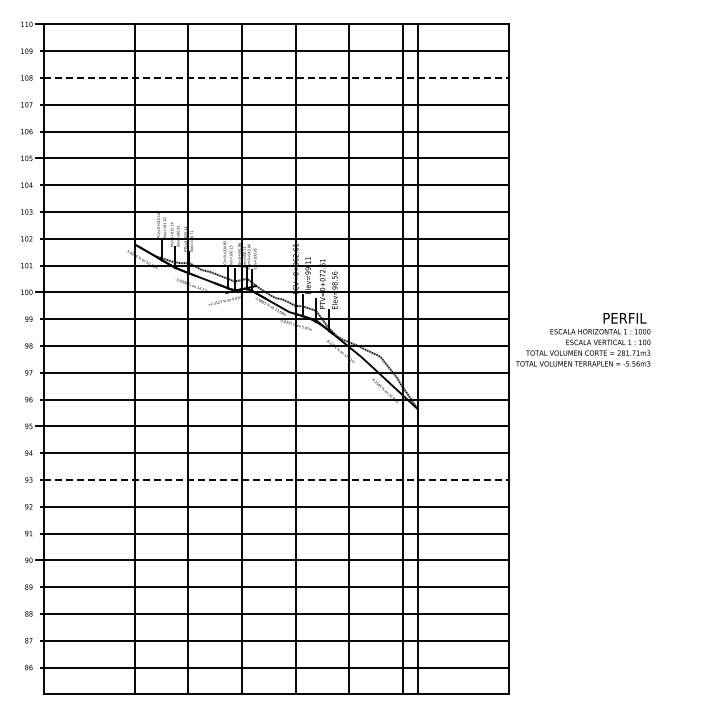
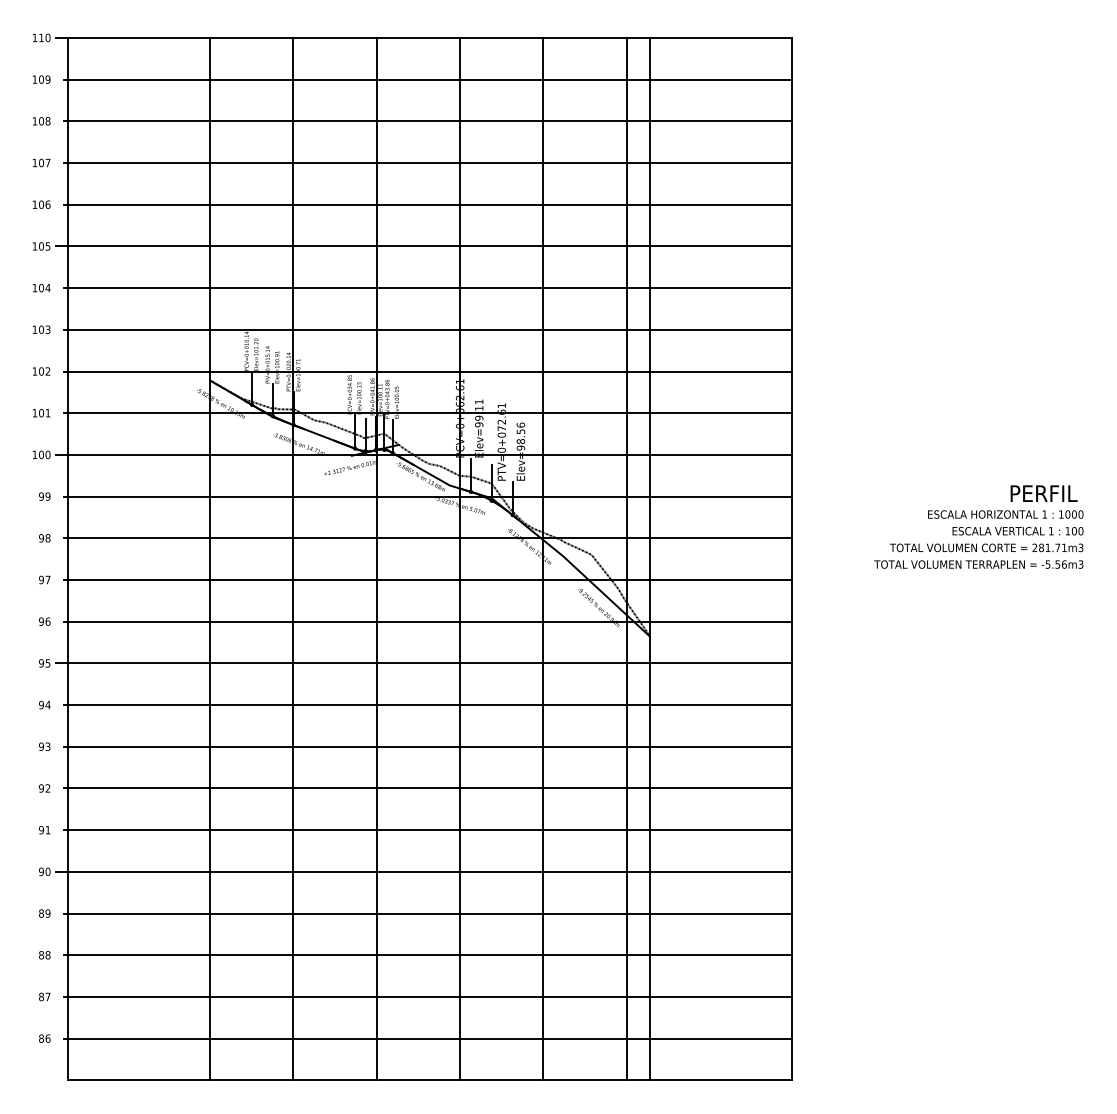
line: (276, 78) -> (430, 122), dashed -> solid
text: (583, 339) -> (979, 526), moved
line: (276, 479) -> (430, 746), dashed -> solid

